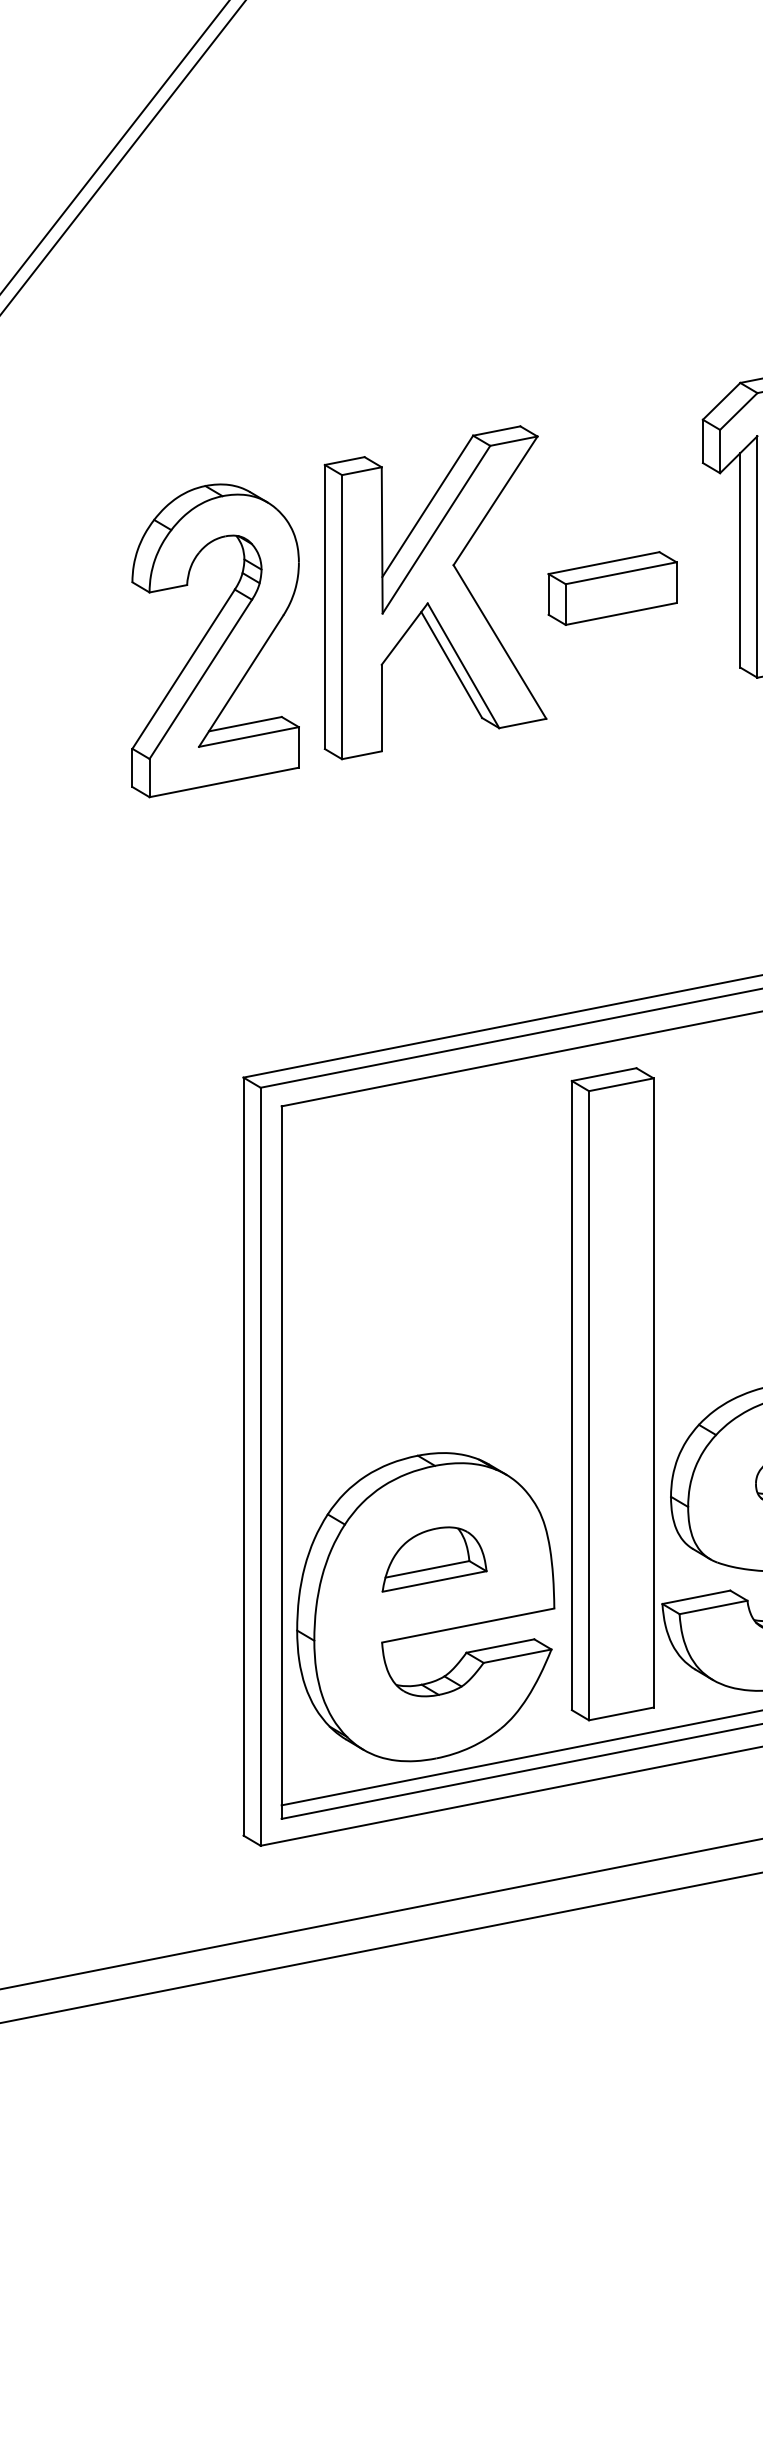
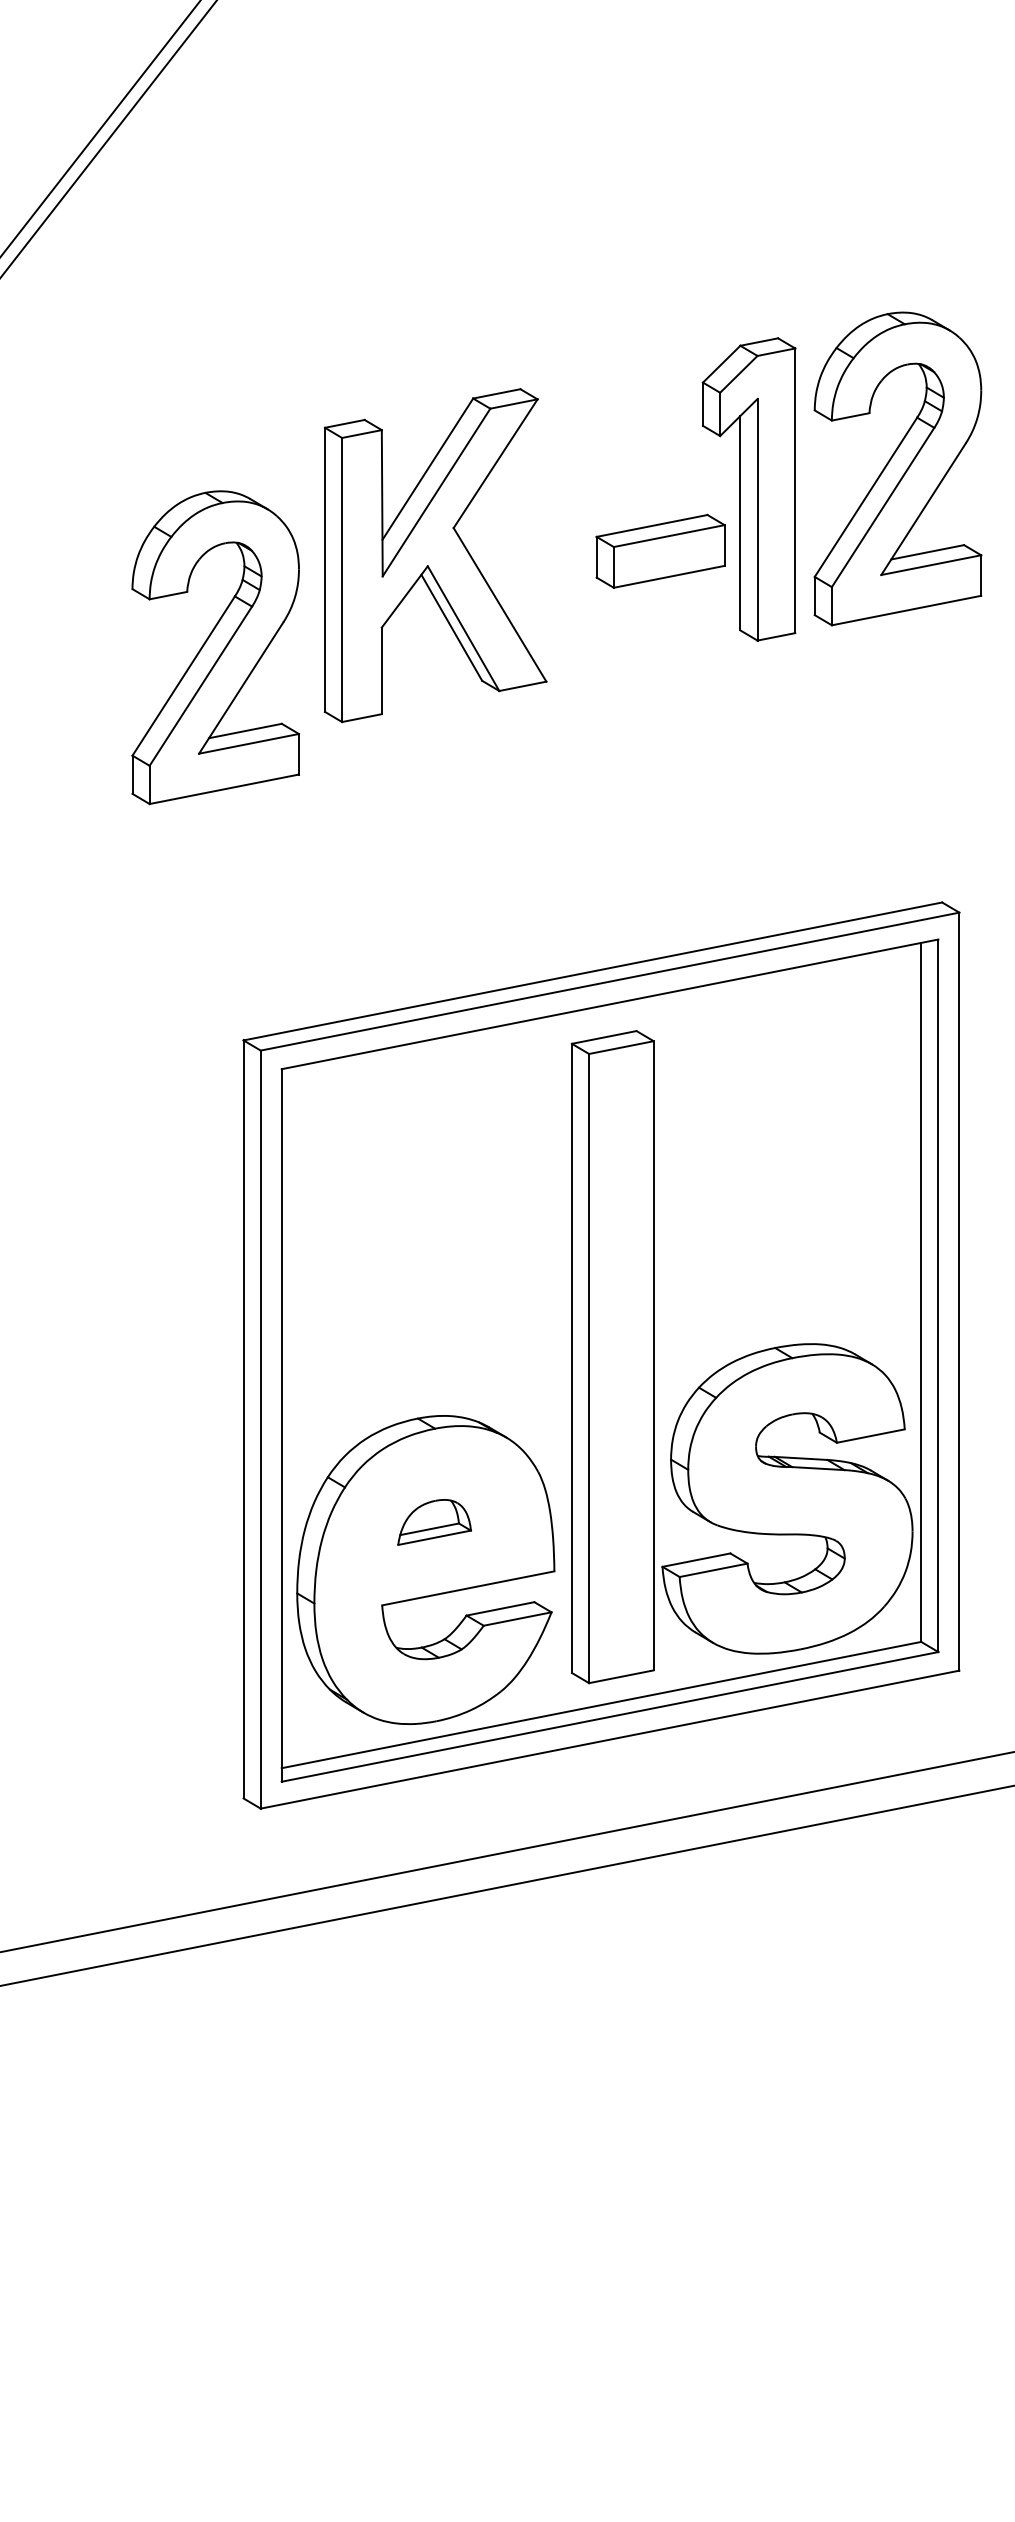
part: (612, 587) -> (660, 550), moved
part: (215, 640) -> (215, 647), moved
part: (434, 1559) -> (434, 1522), size x0.7

